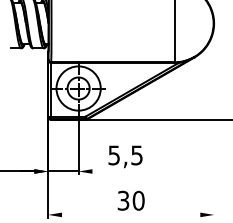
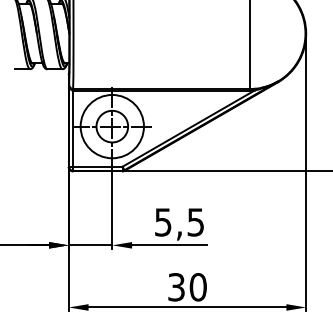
line: (214, 120) -> (306, 172), added
line: (118, 171) -> (169, 245), added
line: (131, 214) -> (187, 306), added

